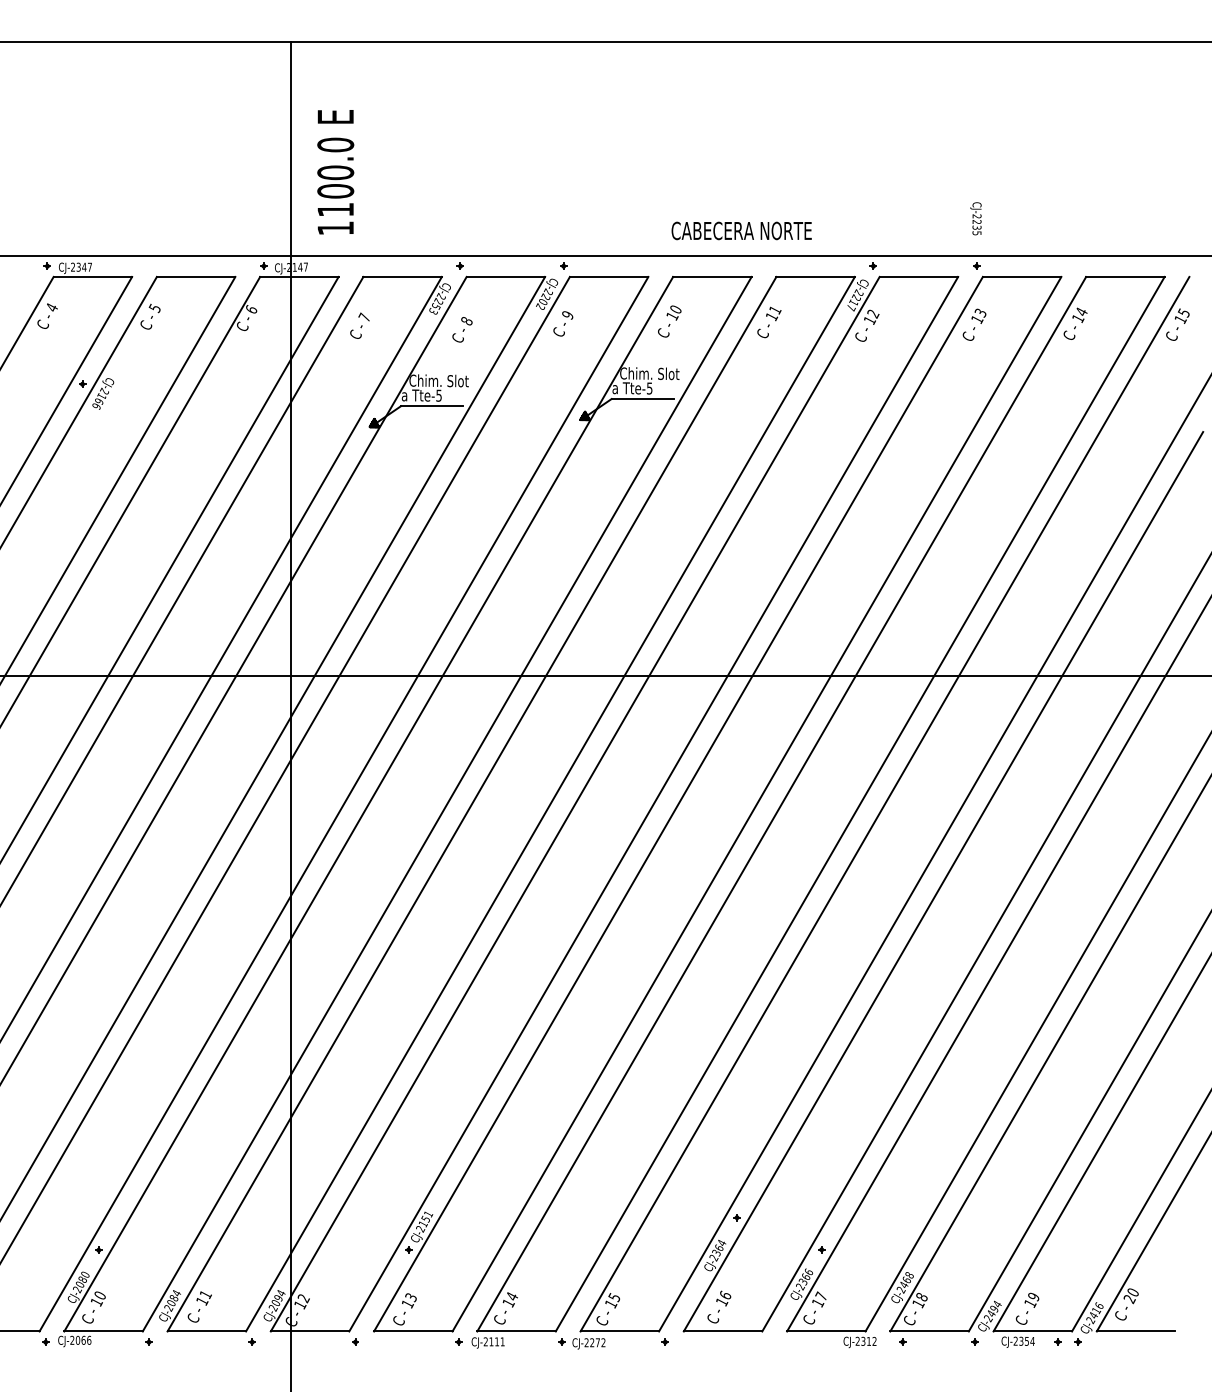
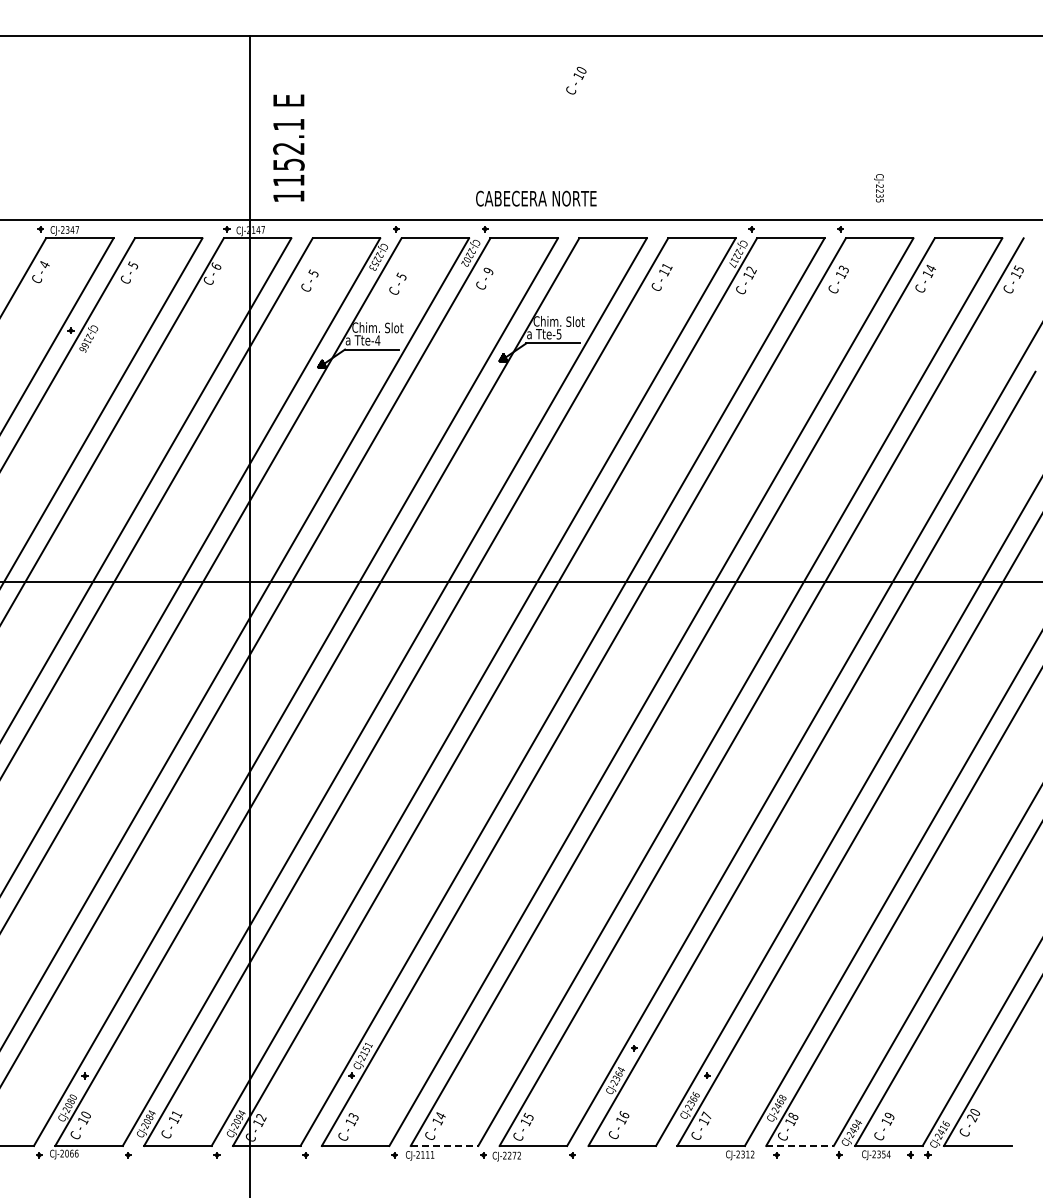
text: (335, 167) -> (288, 144), 1100.0 -> 1152.1
text: (975, 219) -> (878, 188), moved
text: (741, 230) -> (536, 198), moved
text: (364, 317) -> (313, 273), 7 -> 5
text: (466, 321) -> (401, 276), 8 -> 5
text: (669, 321) -> (576, 80), moved
text: (438, 395) -> (377, 340), Tte-5 -> Tte-4
line: (516, 1330) -> (444, 1145), solid -> dashed
line: (930, 1330) -> (800, 1145), solid -> dashed

